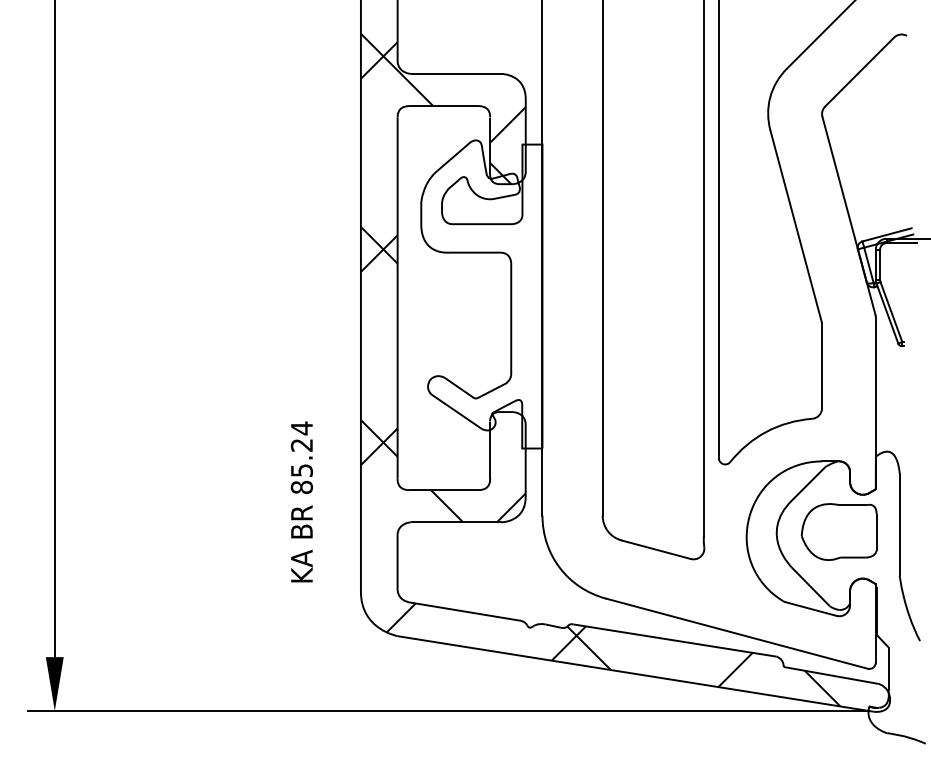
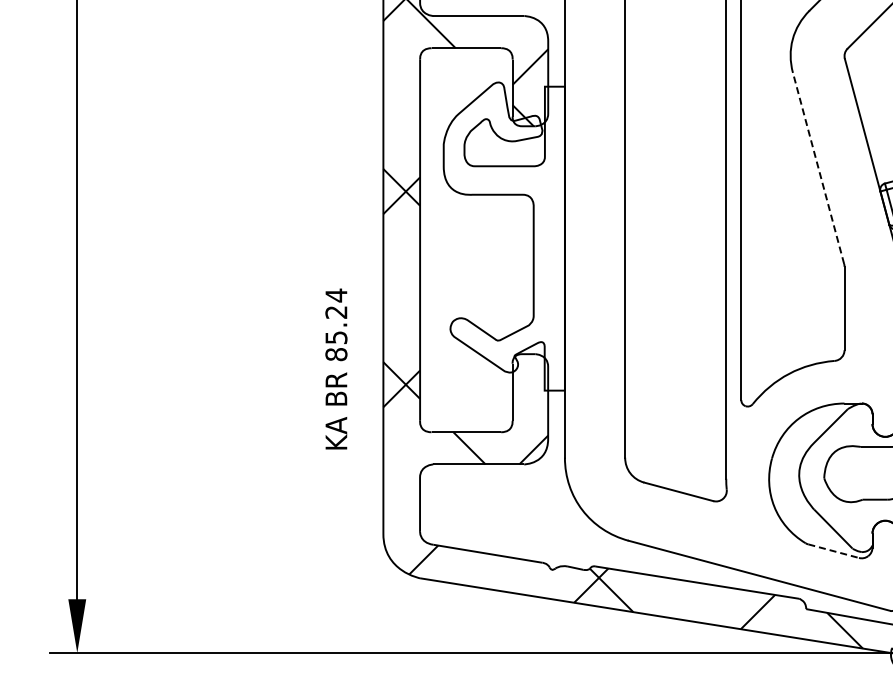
line: (796, 226) -> (818, 168), solid -> dashed
text: (301, 501) -> (335, 368), moved
line: (811, 609) -> (833, 551), solid -> dashed

